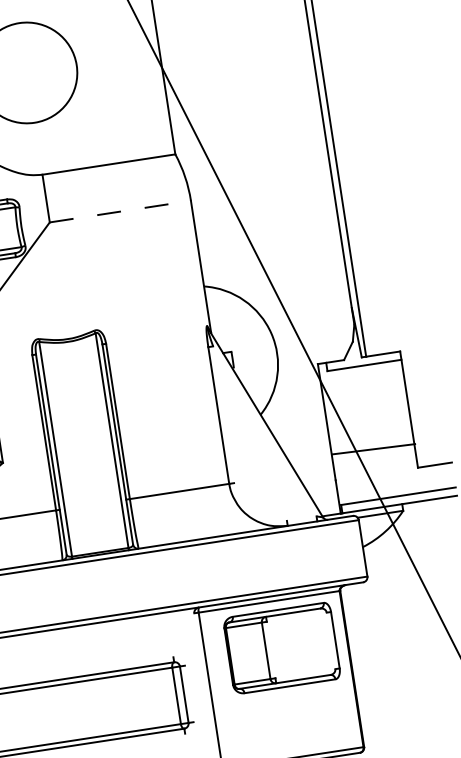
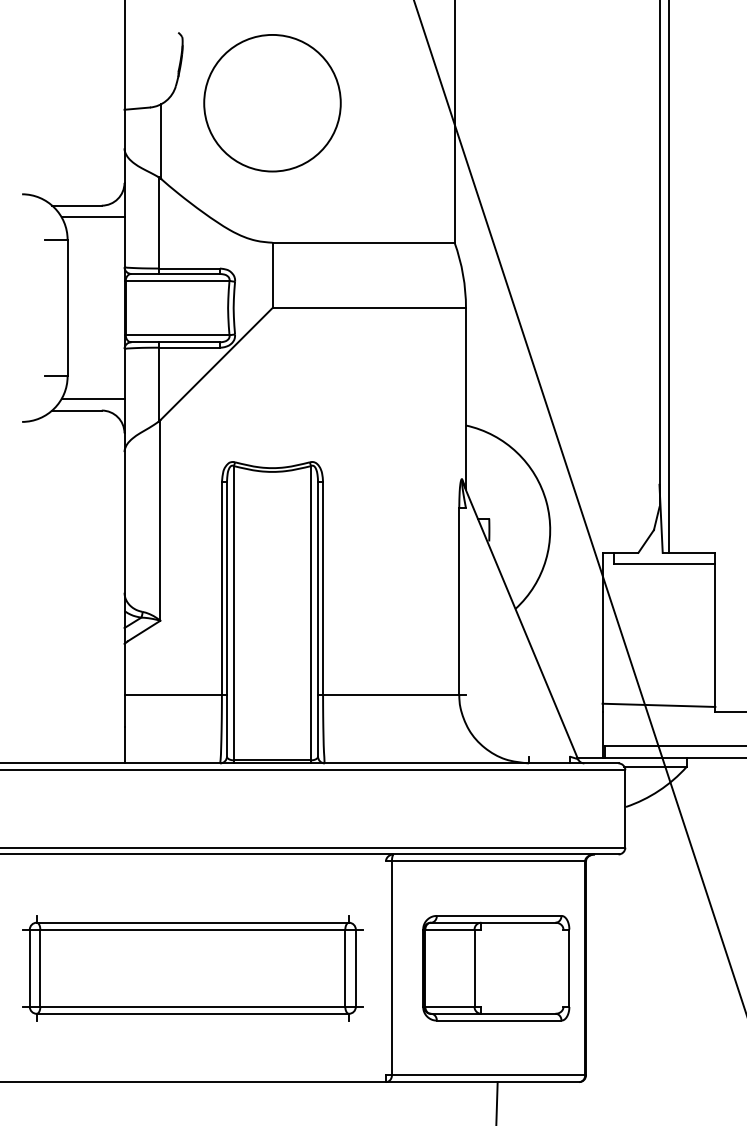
line: (120, 211) -> (369, 308), dashed -> solid
line: (373, 448) -> (658, 704), moved
part: (282, 648) -> (496, 968), moved

